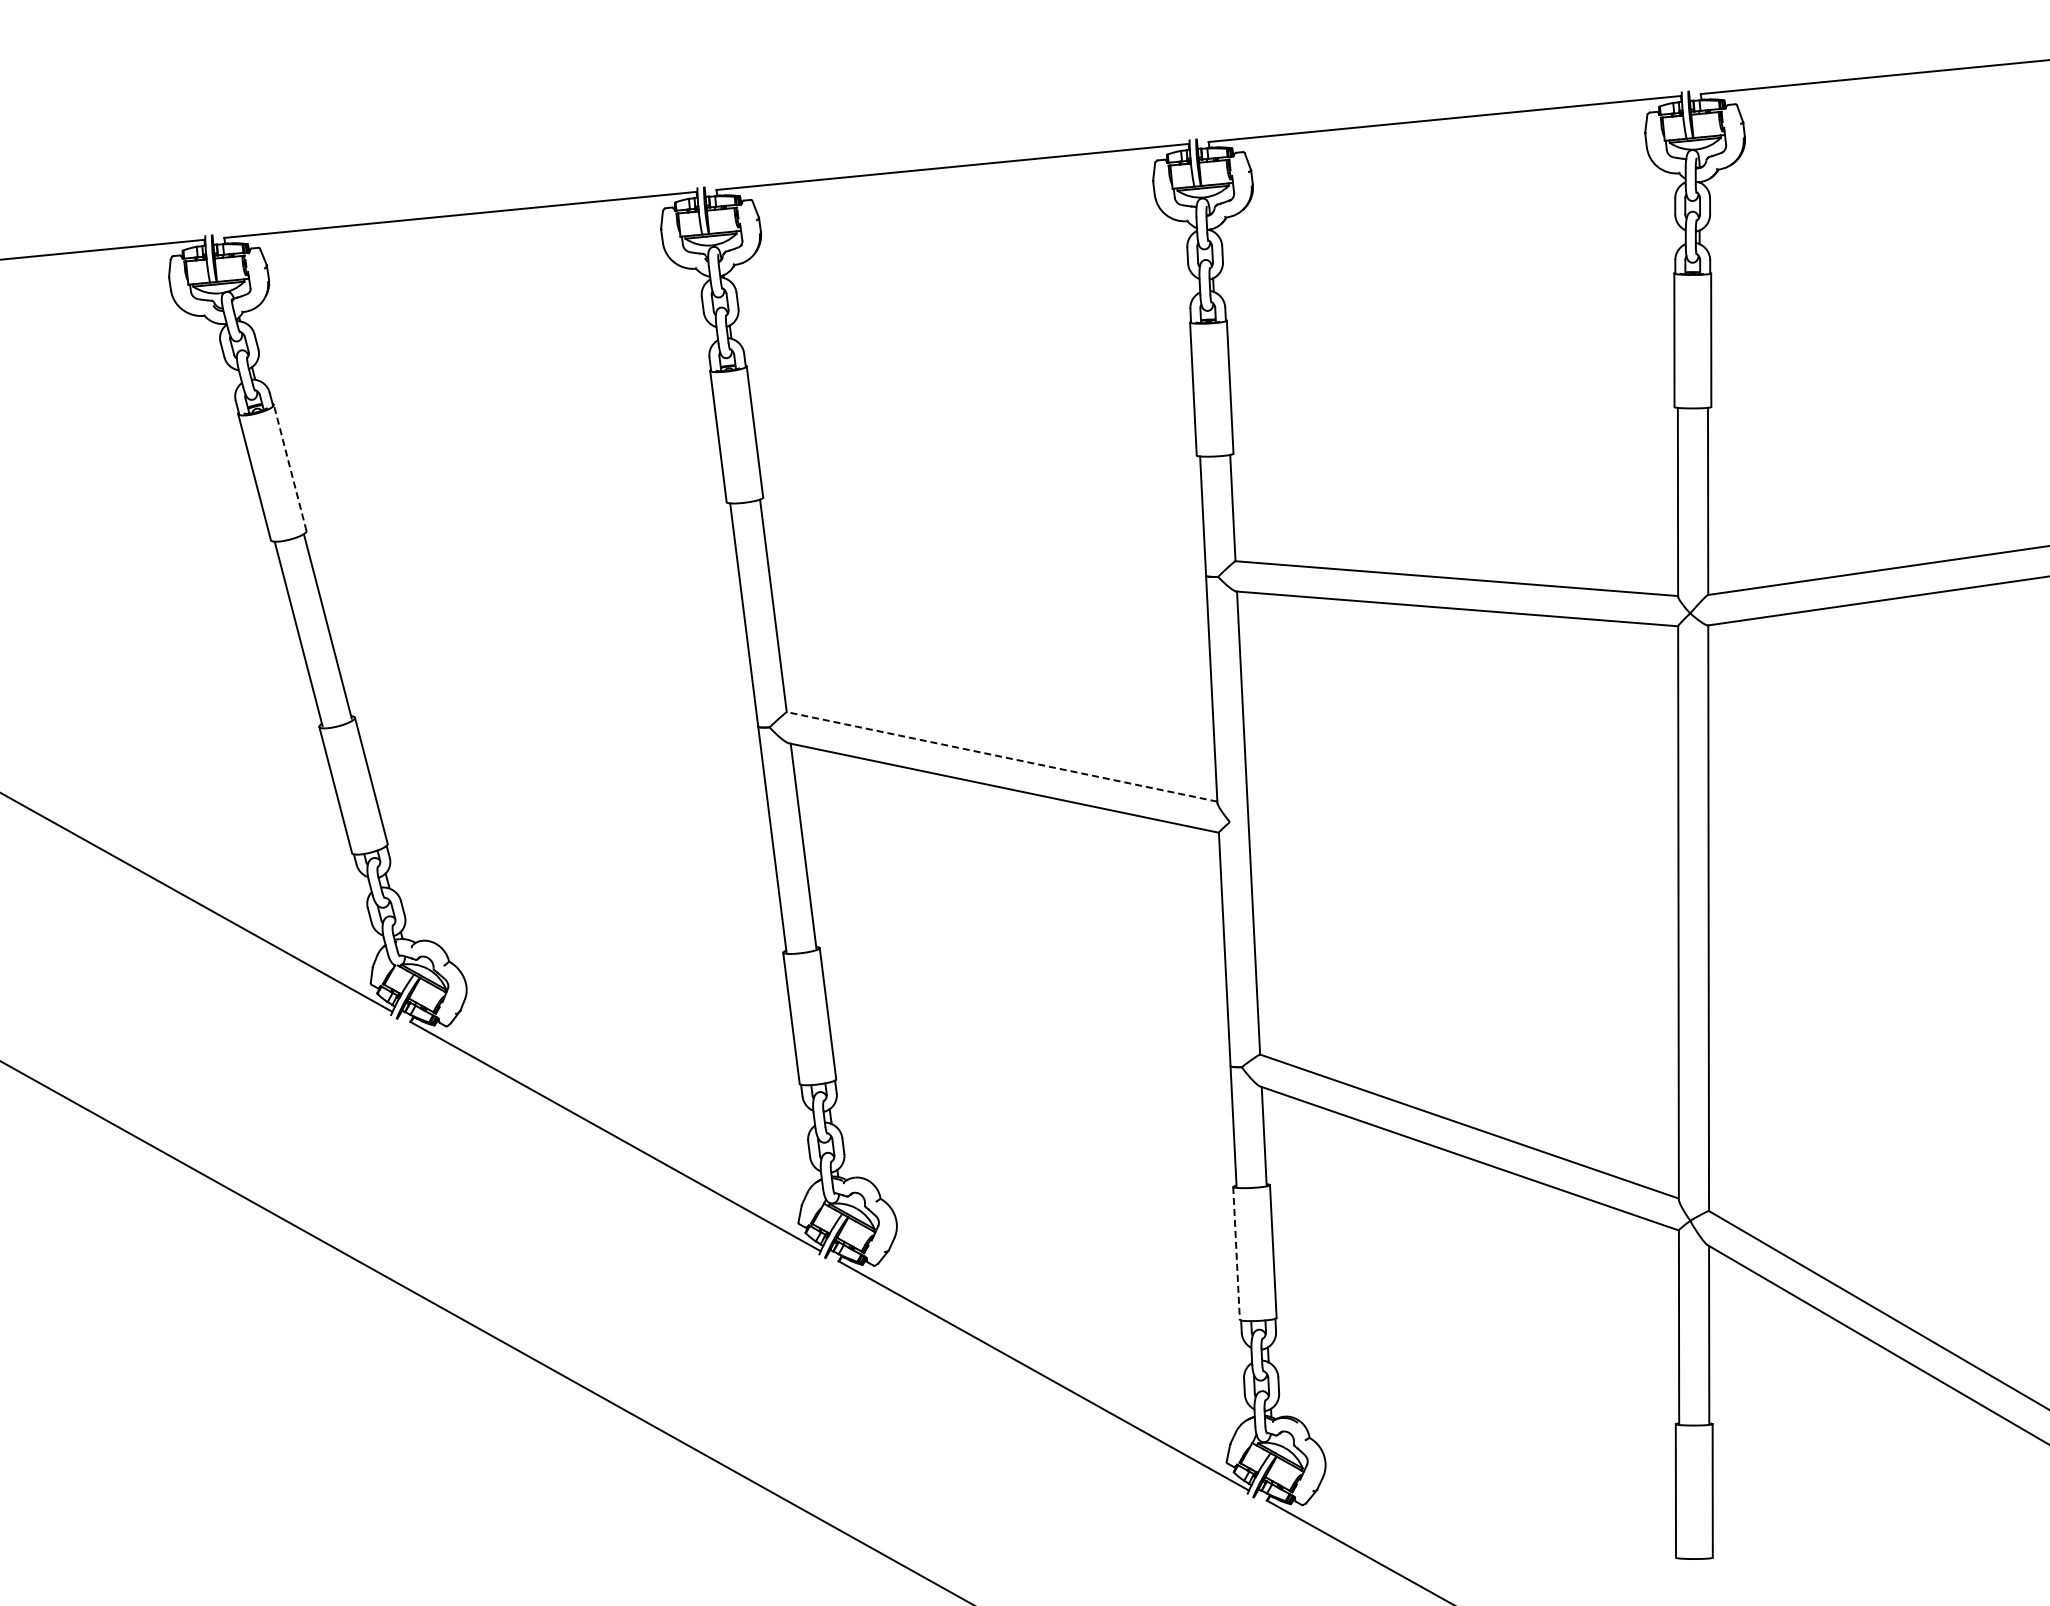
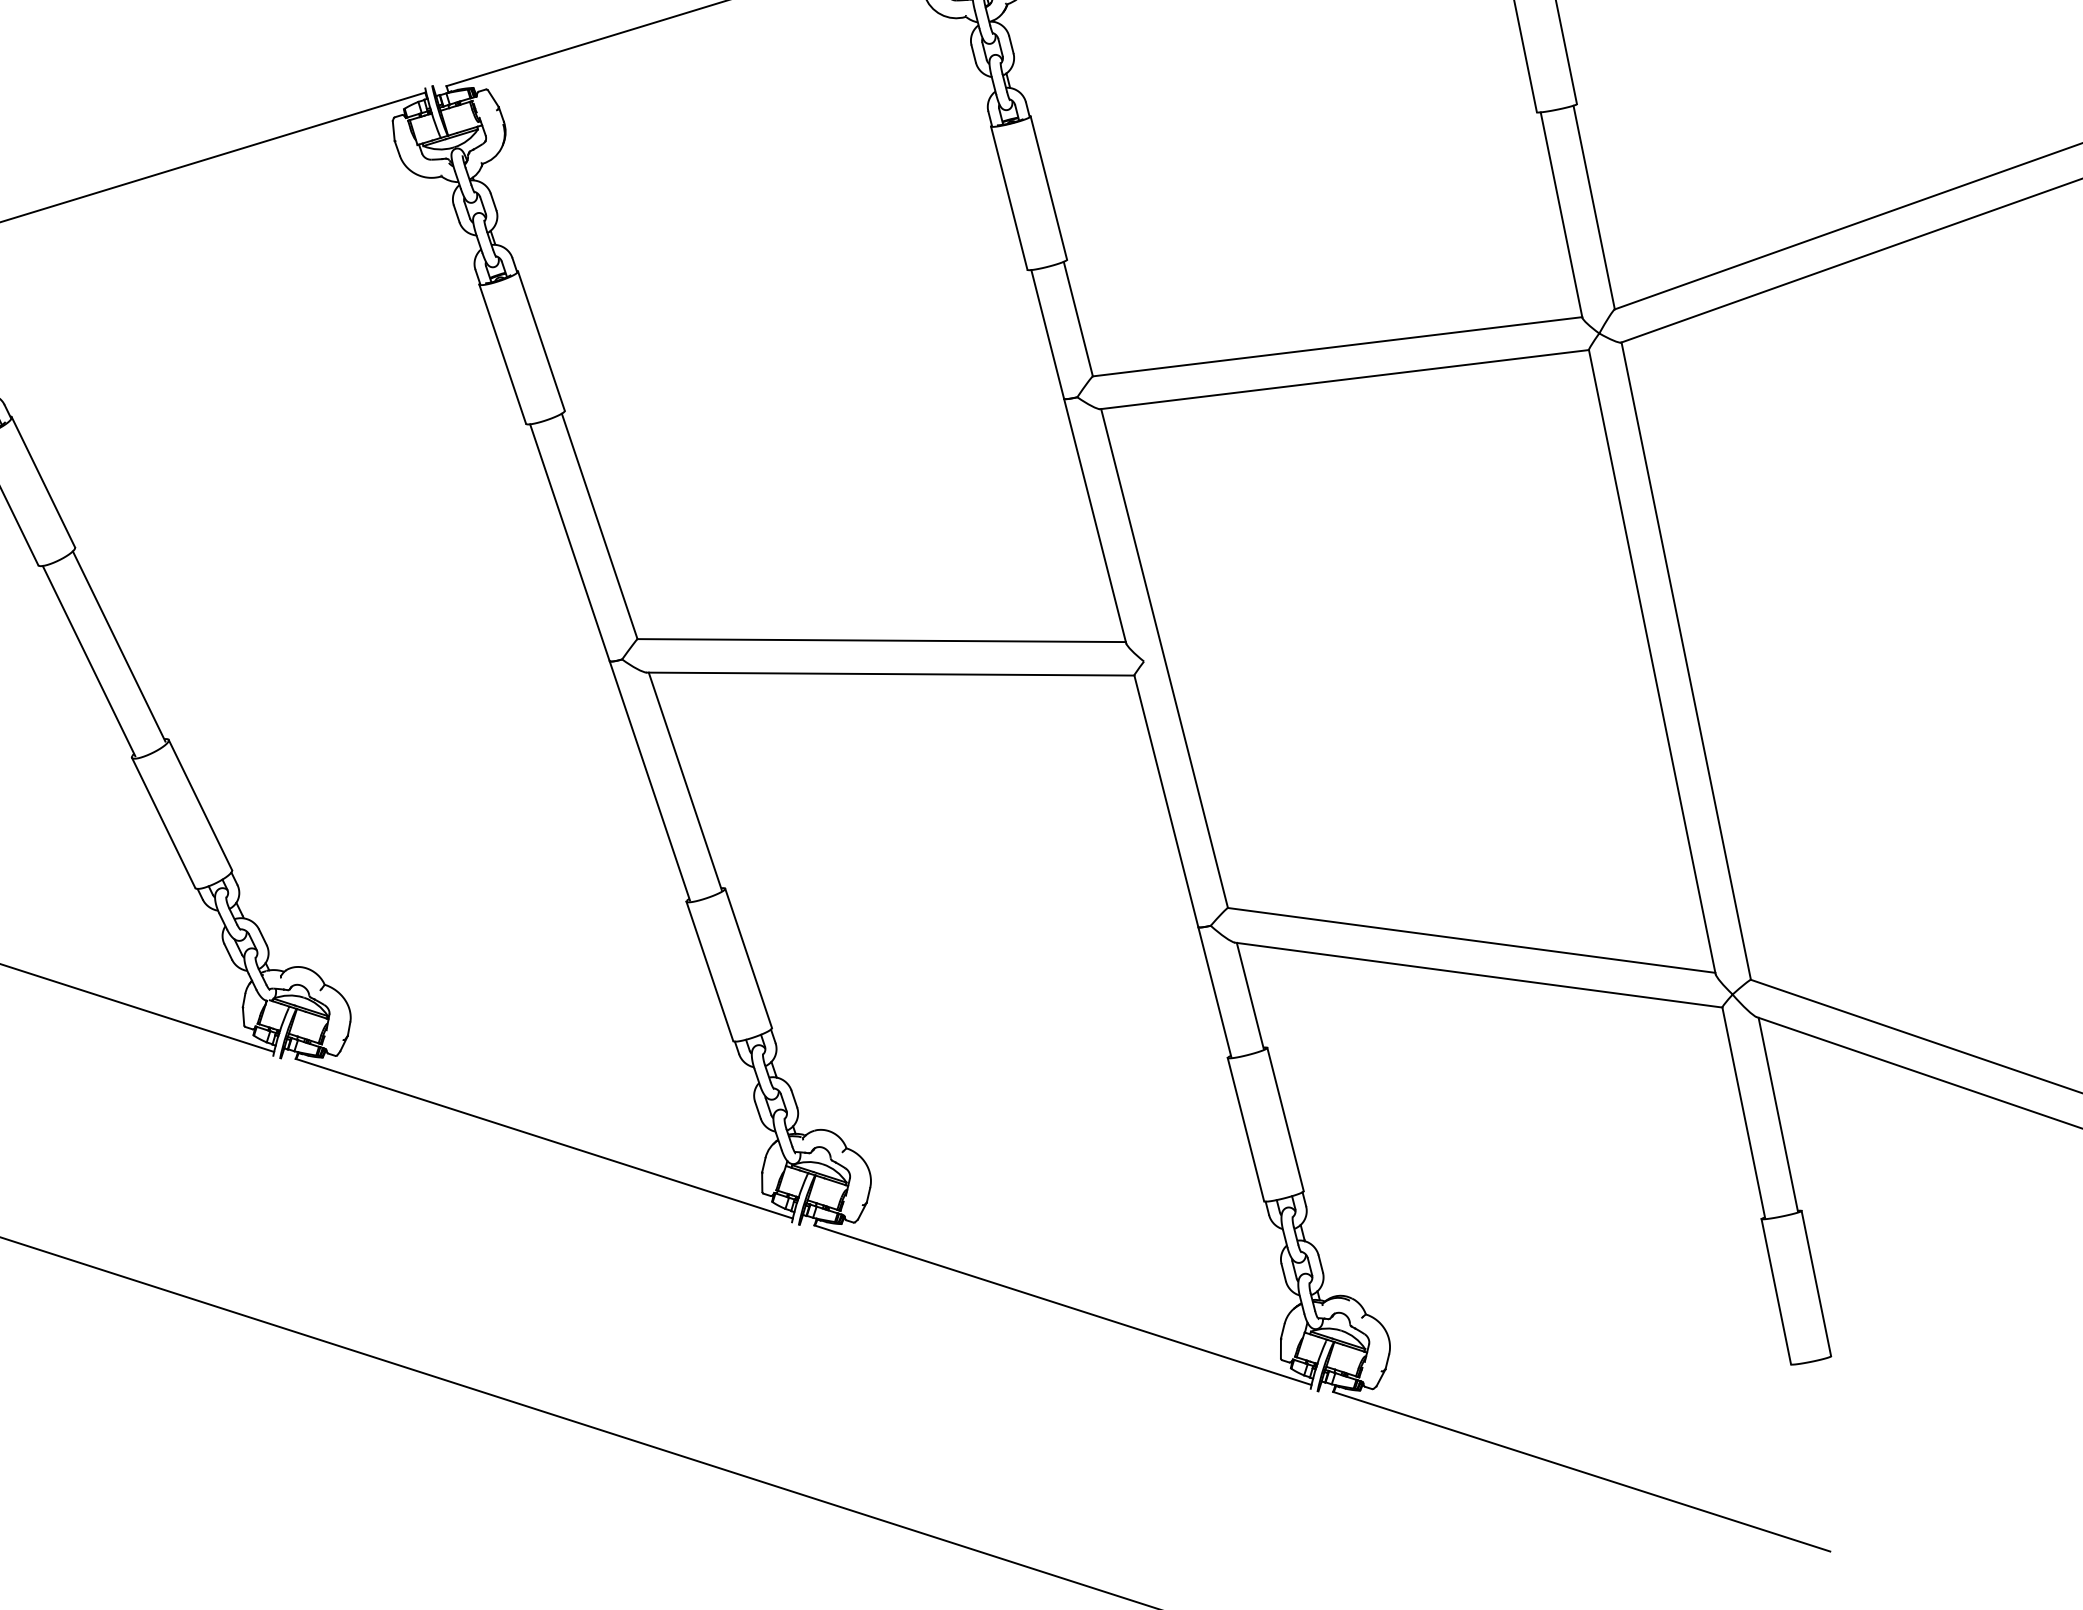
line: (290, 467) -> (43, 481), dashed -> solid
line: (1002, 756) -> (882, 640), dashed -> solid
line: (1236, 1253) -> (1245, 1129), dashed -> solid

